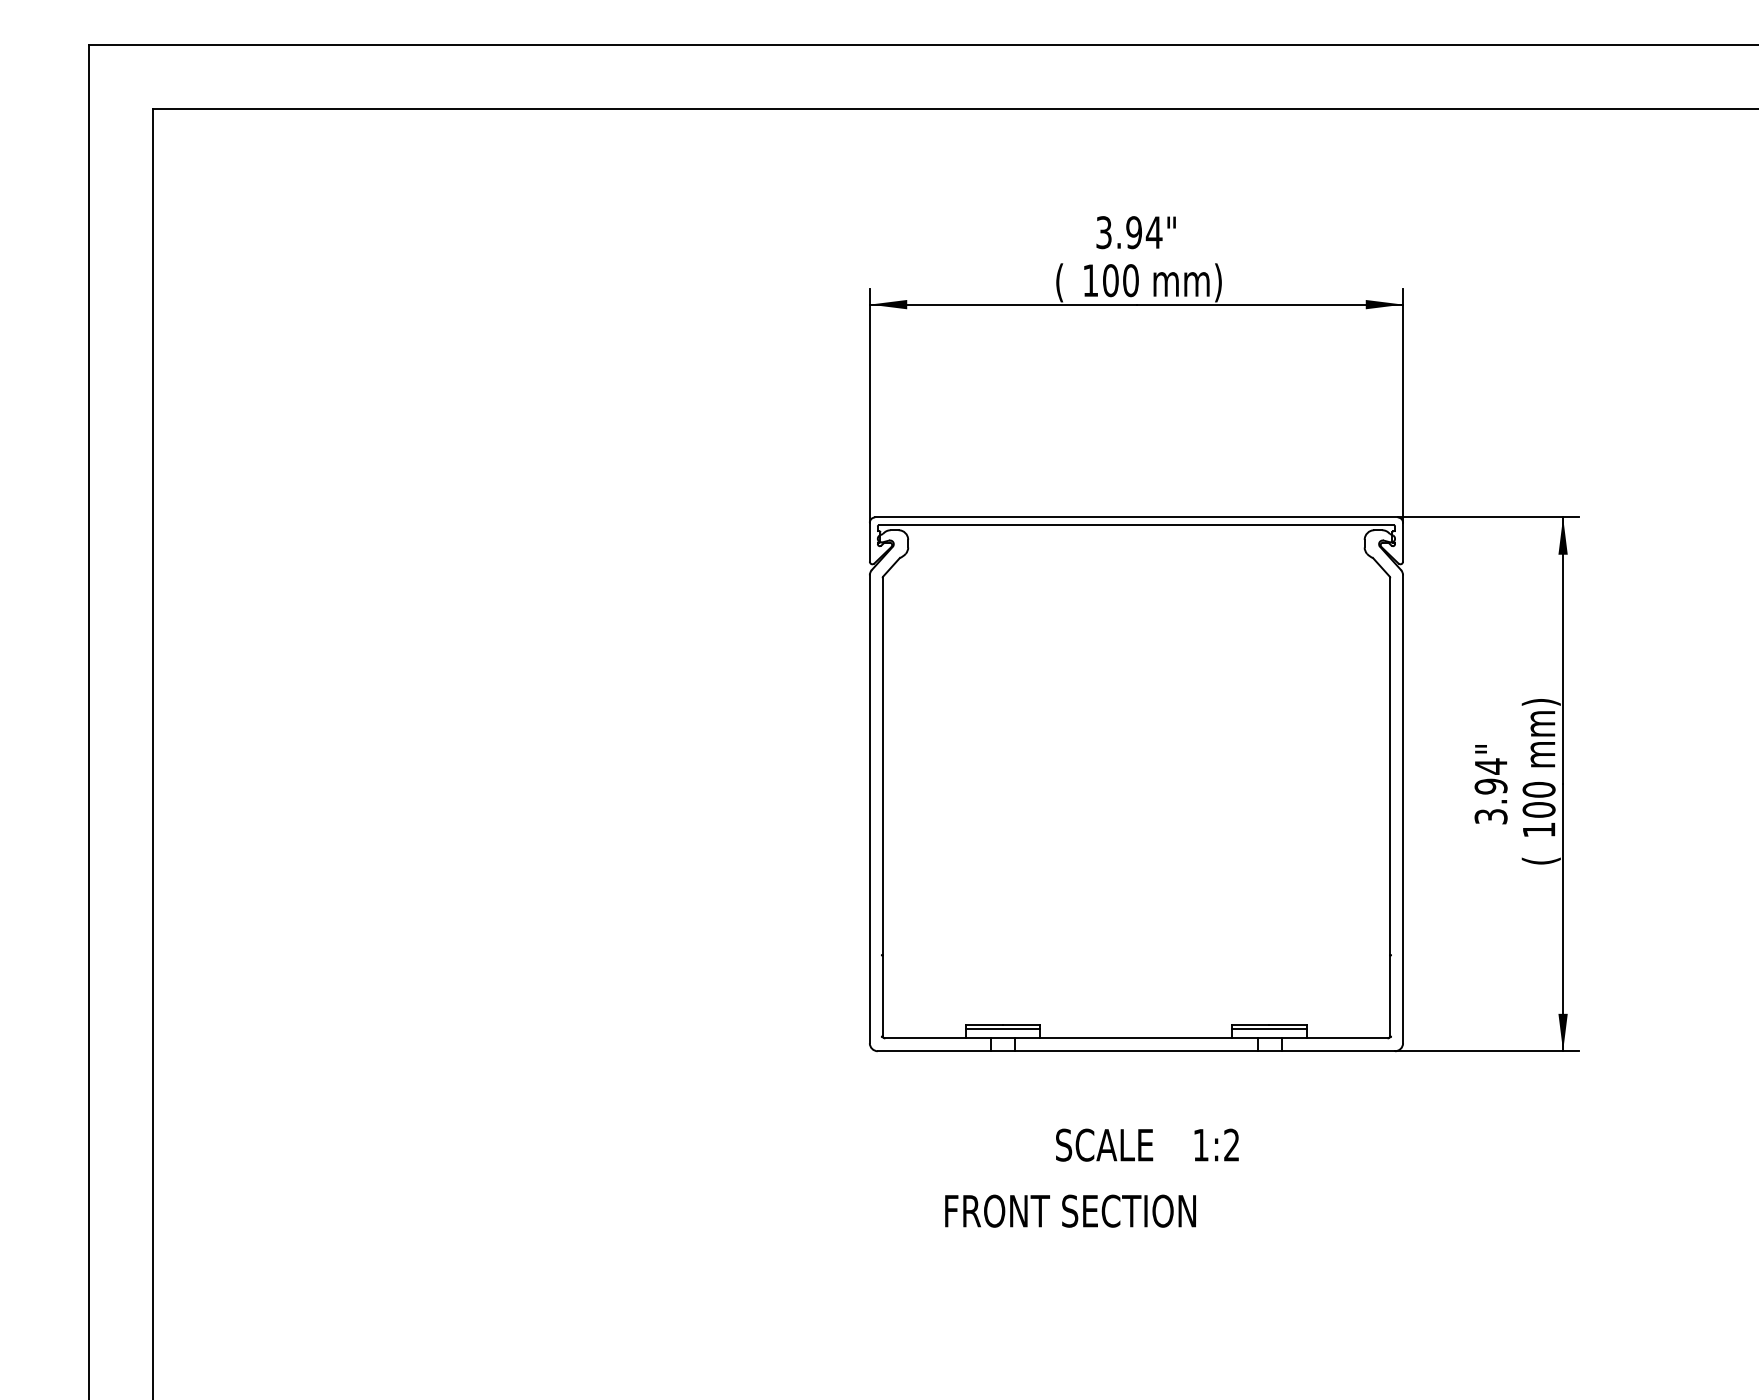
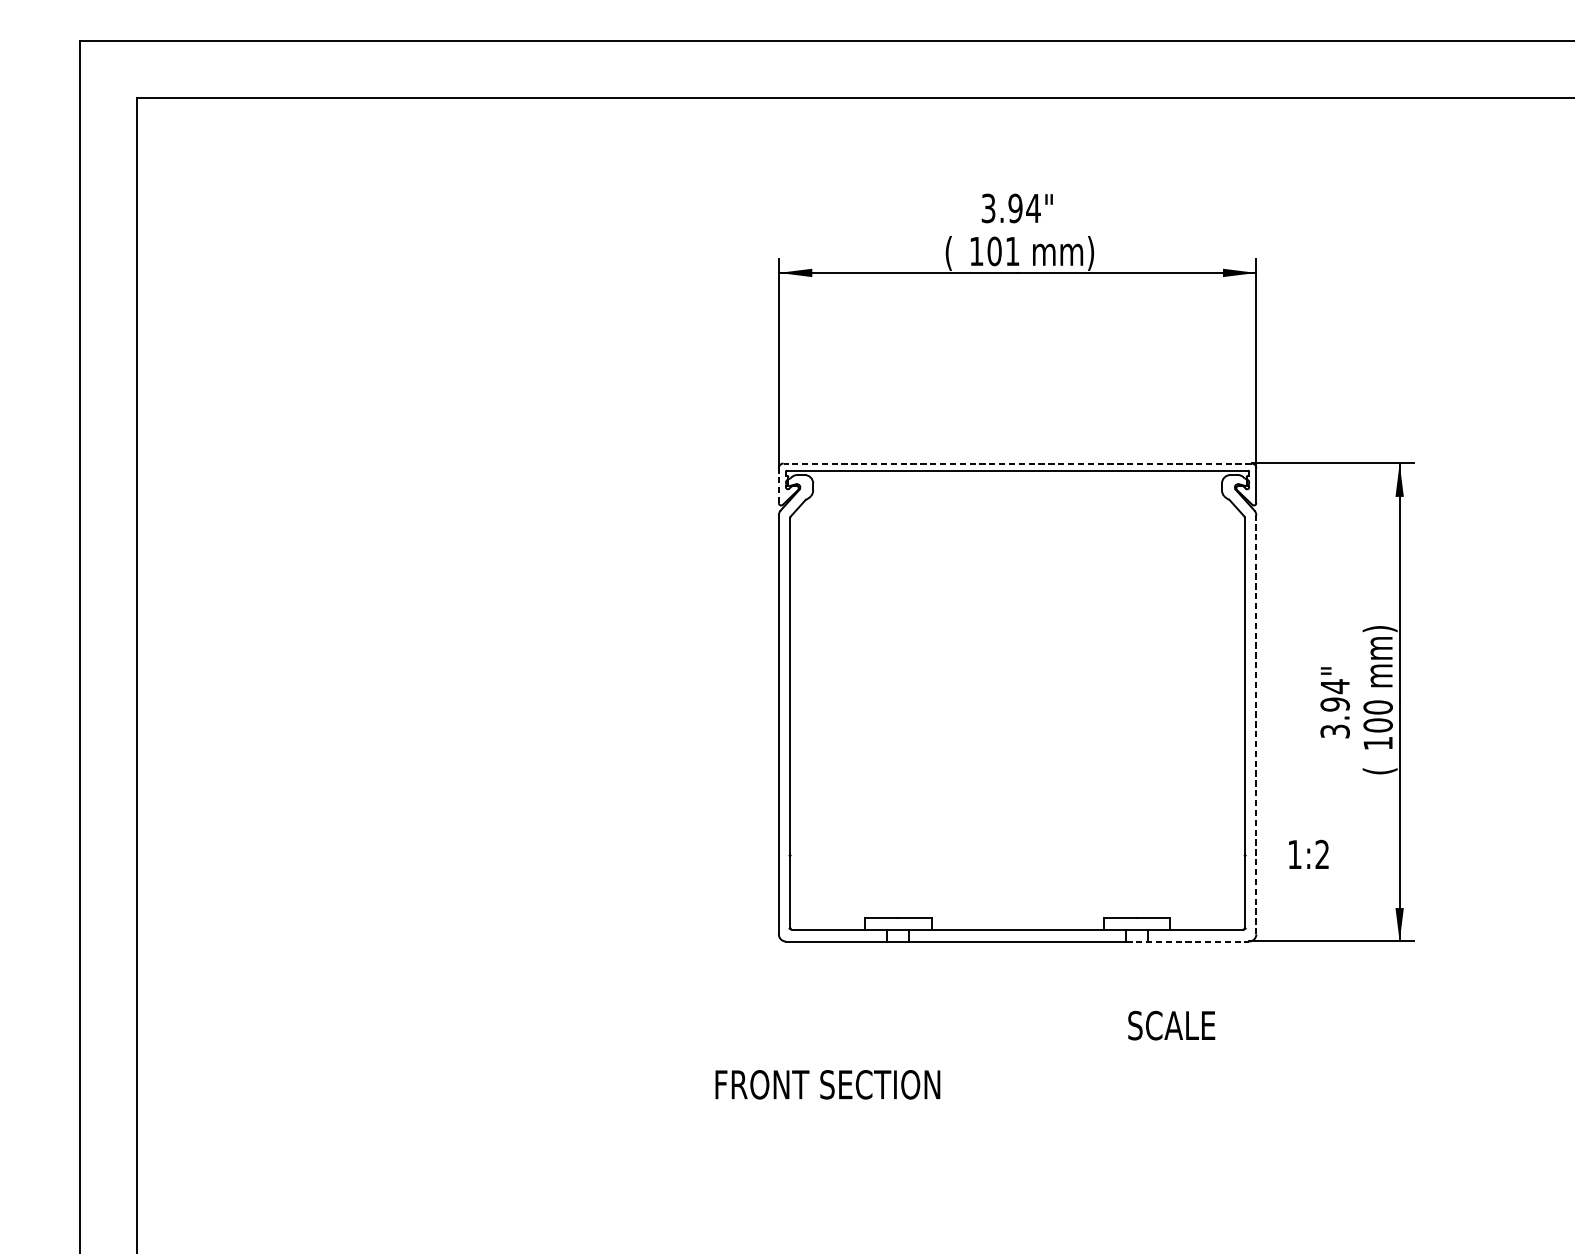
text: (1130, 280) -> (1012, 251), 100 -> 101
line: (1135, 517) -> (1016, 463), solid -> dashed
line: (869, 541) -> (778, 485), solid -> dashed
line: (1403, 809) -> (1256, 725), solid -> dashed
line: (1002, 1029) -> (897, 922), removed
line: (1269, 1029) -> (1136, 922), removed
line: (1326, 1051) -> (1187, 941), solid -> dashed
text: (1104, 1144) -> (1171, 1025), moved
text: (1216, 1144) -> (1308, 854), moved
text: (1070, 1210) -> (827, 1084), moved

